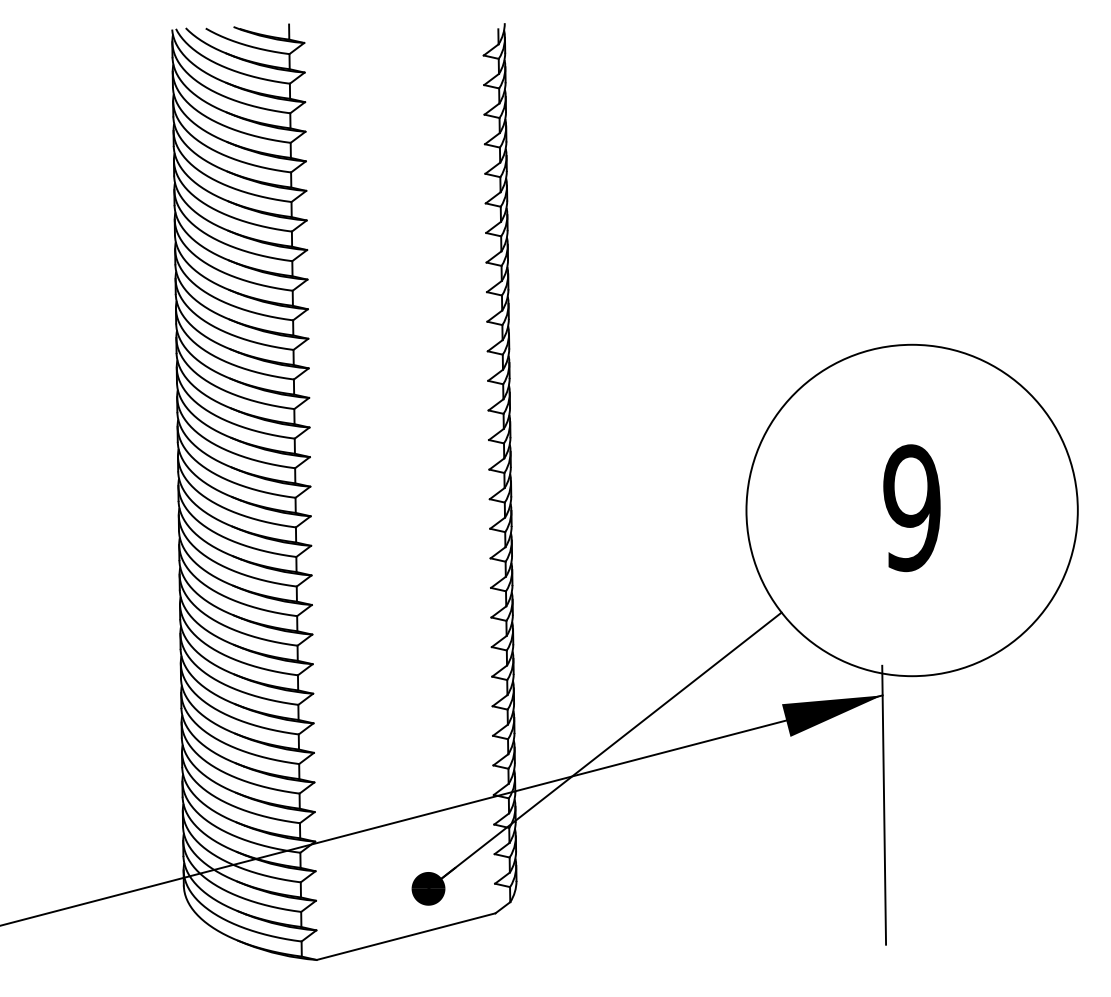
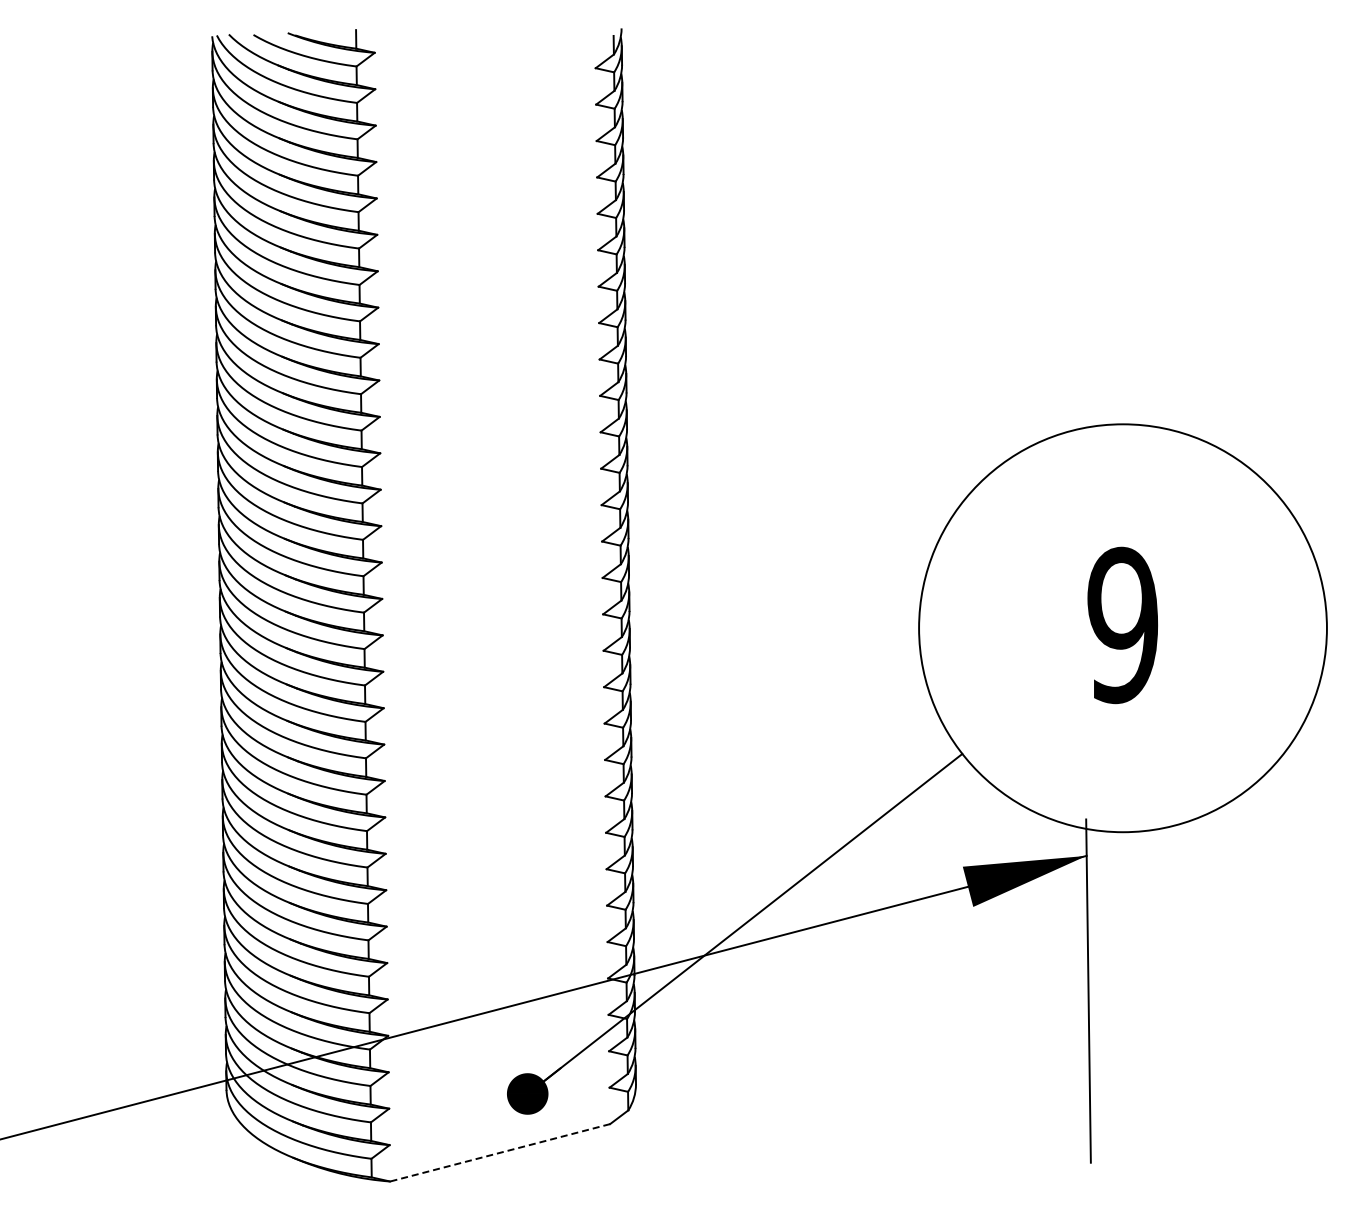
line: (406, 936) -> (500, 1152), solid -> dashed

